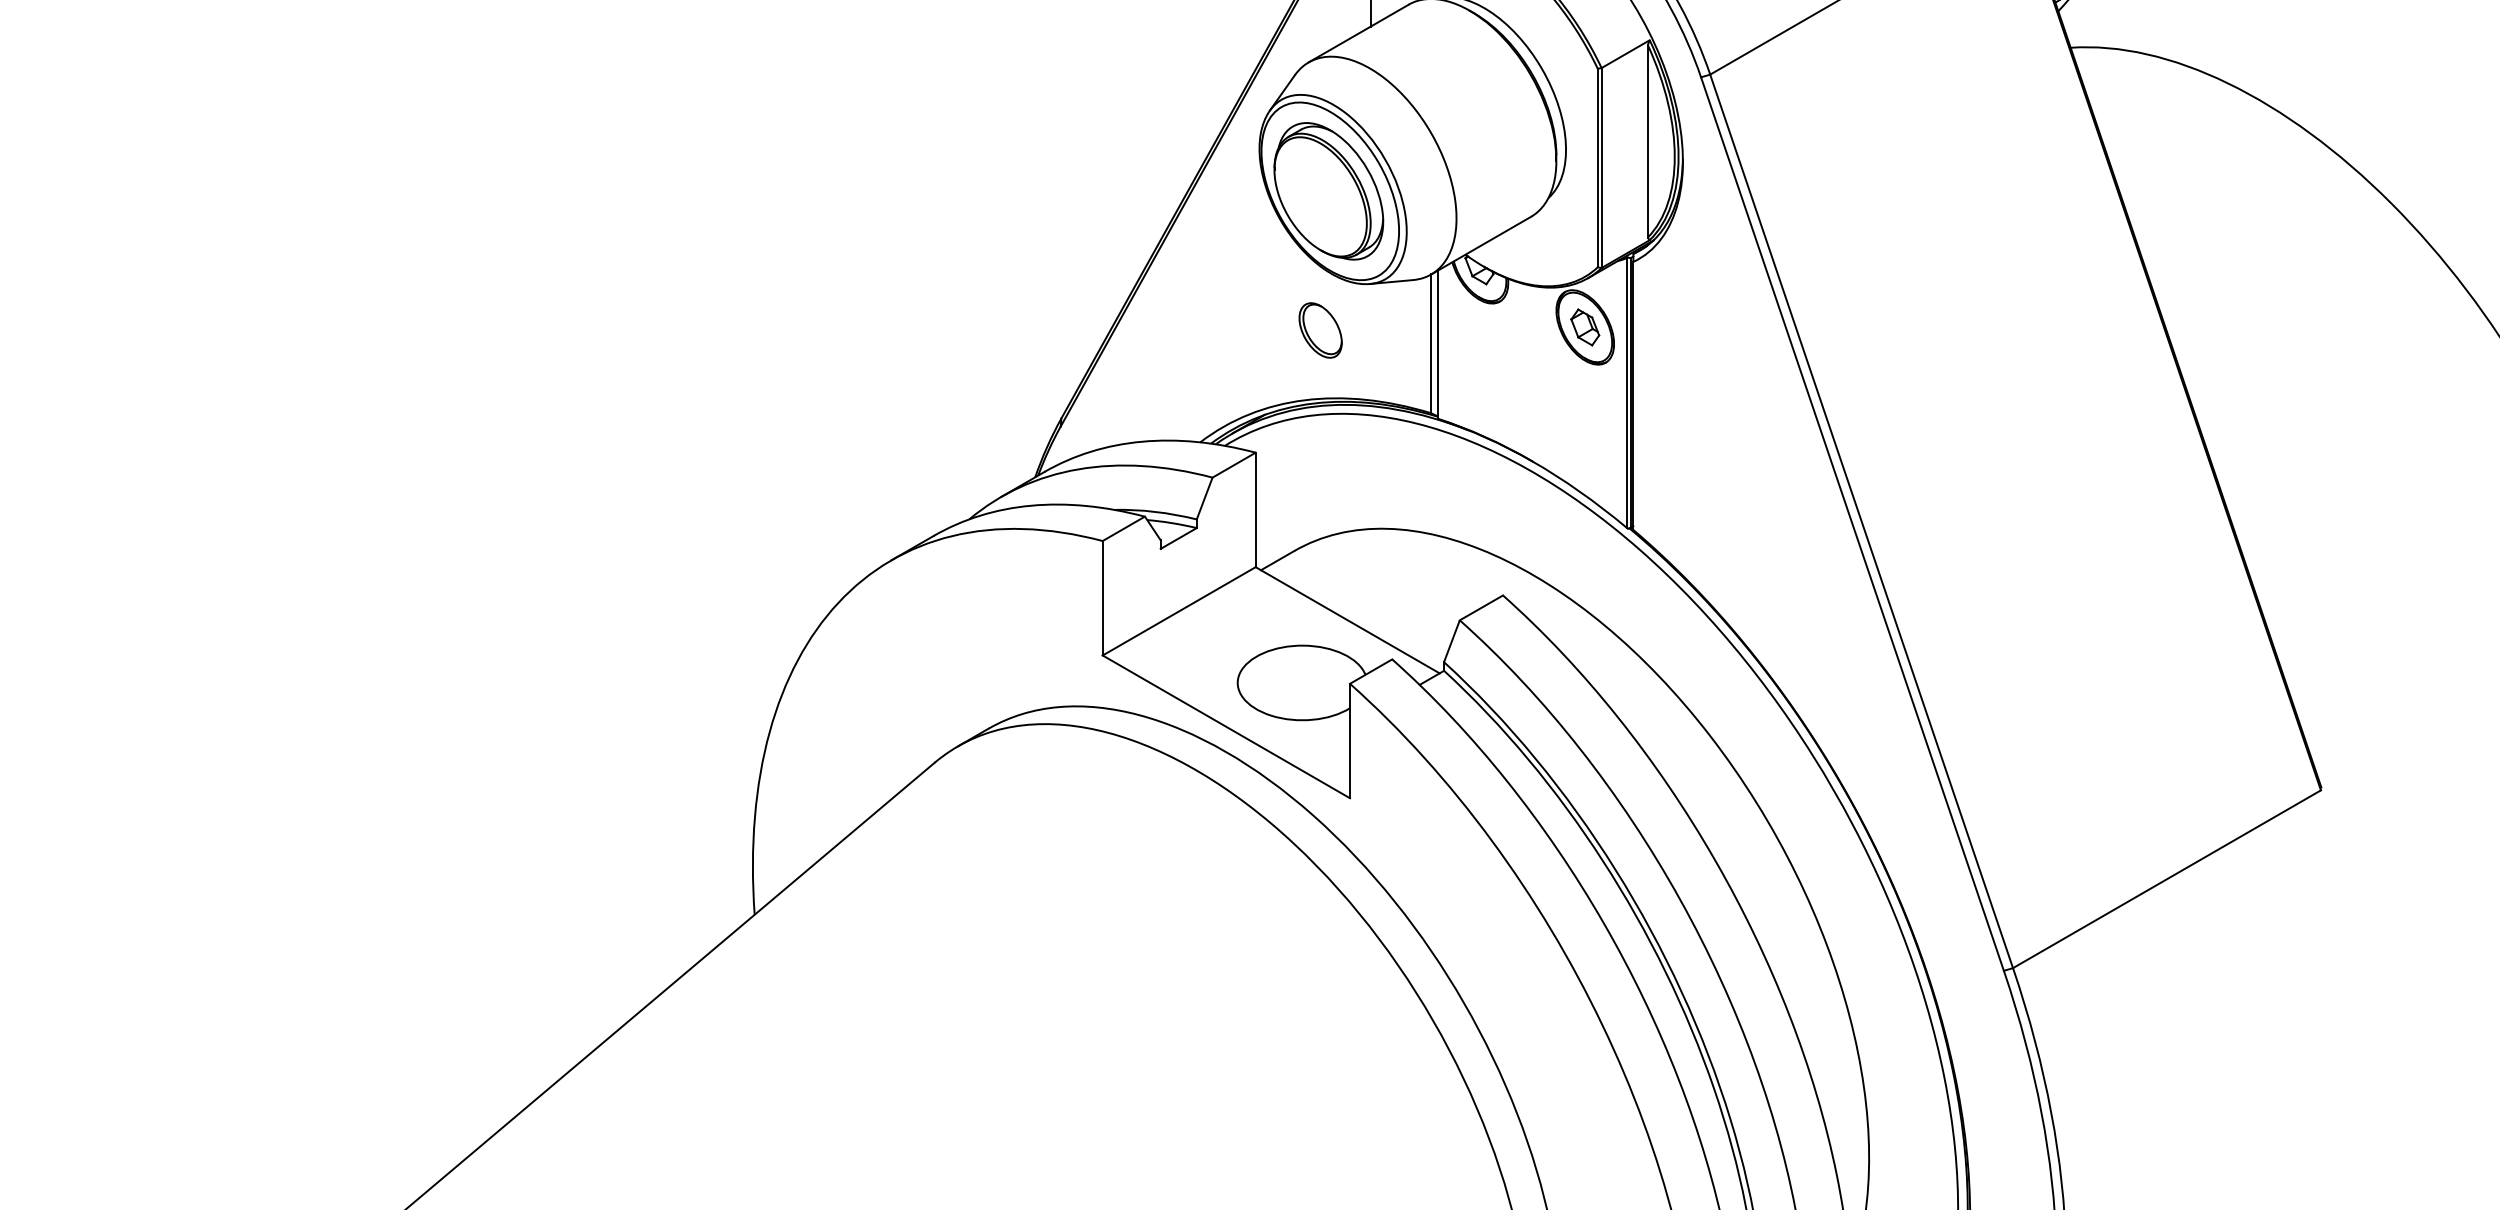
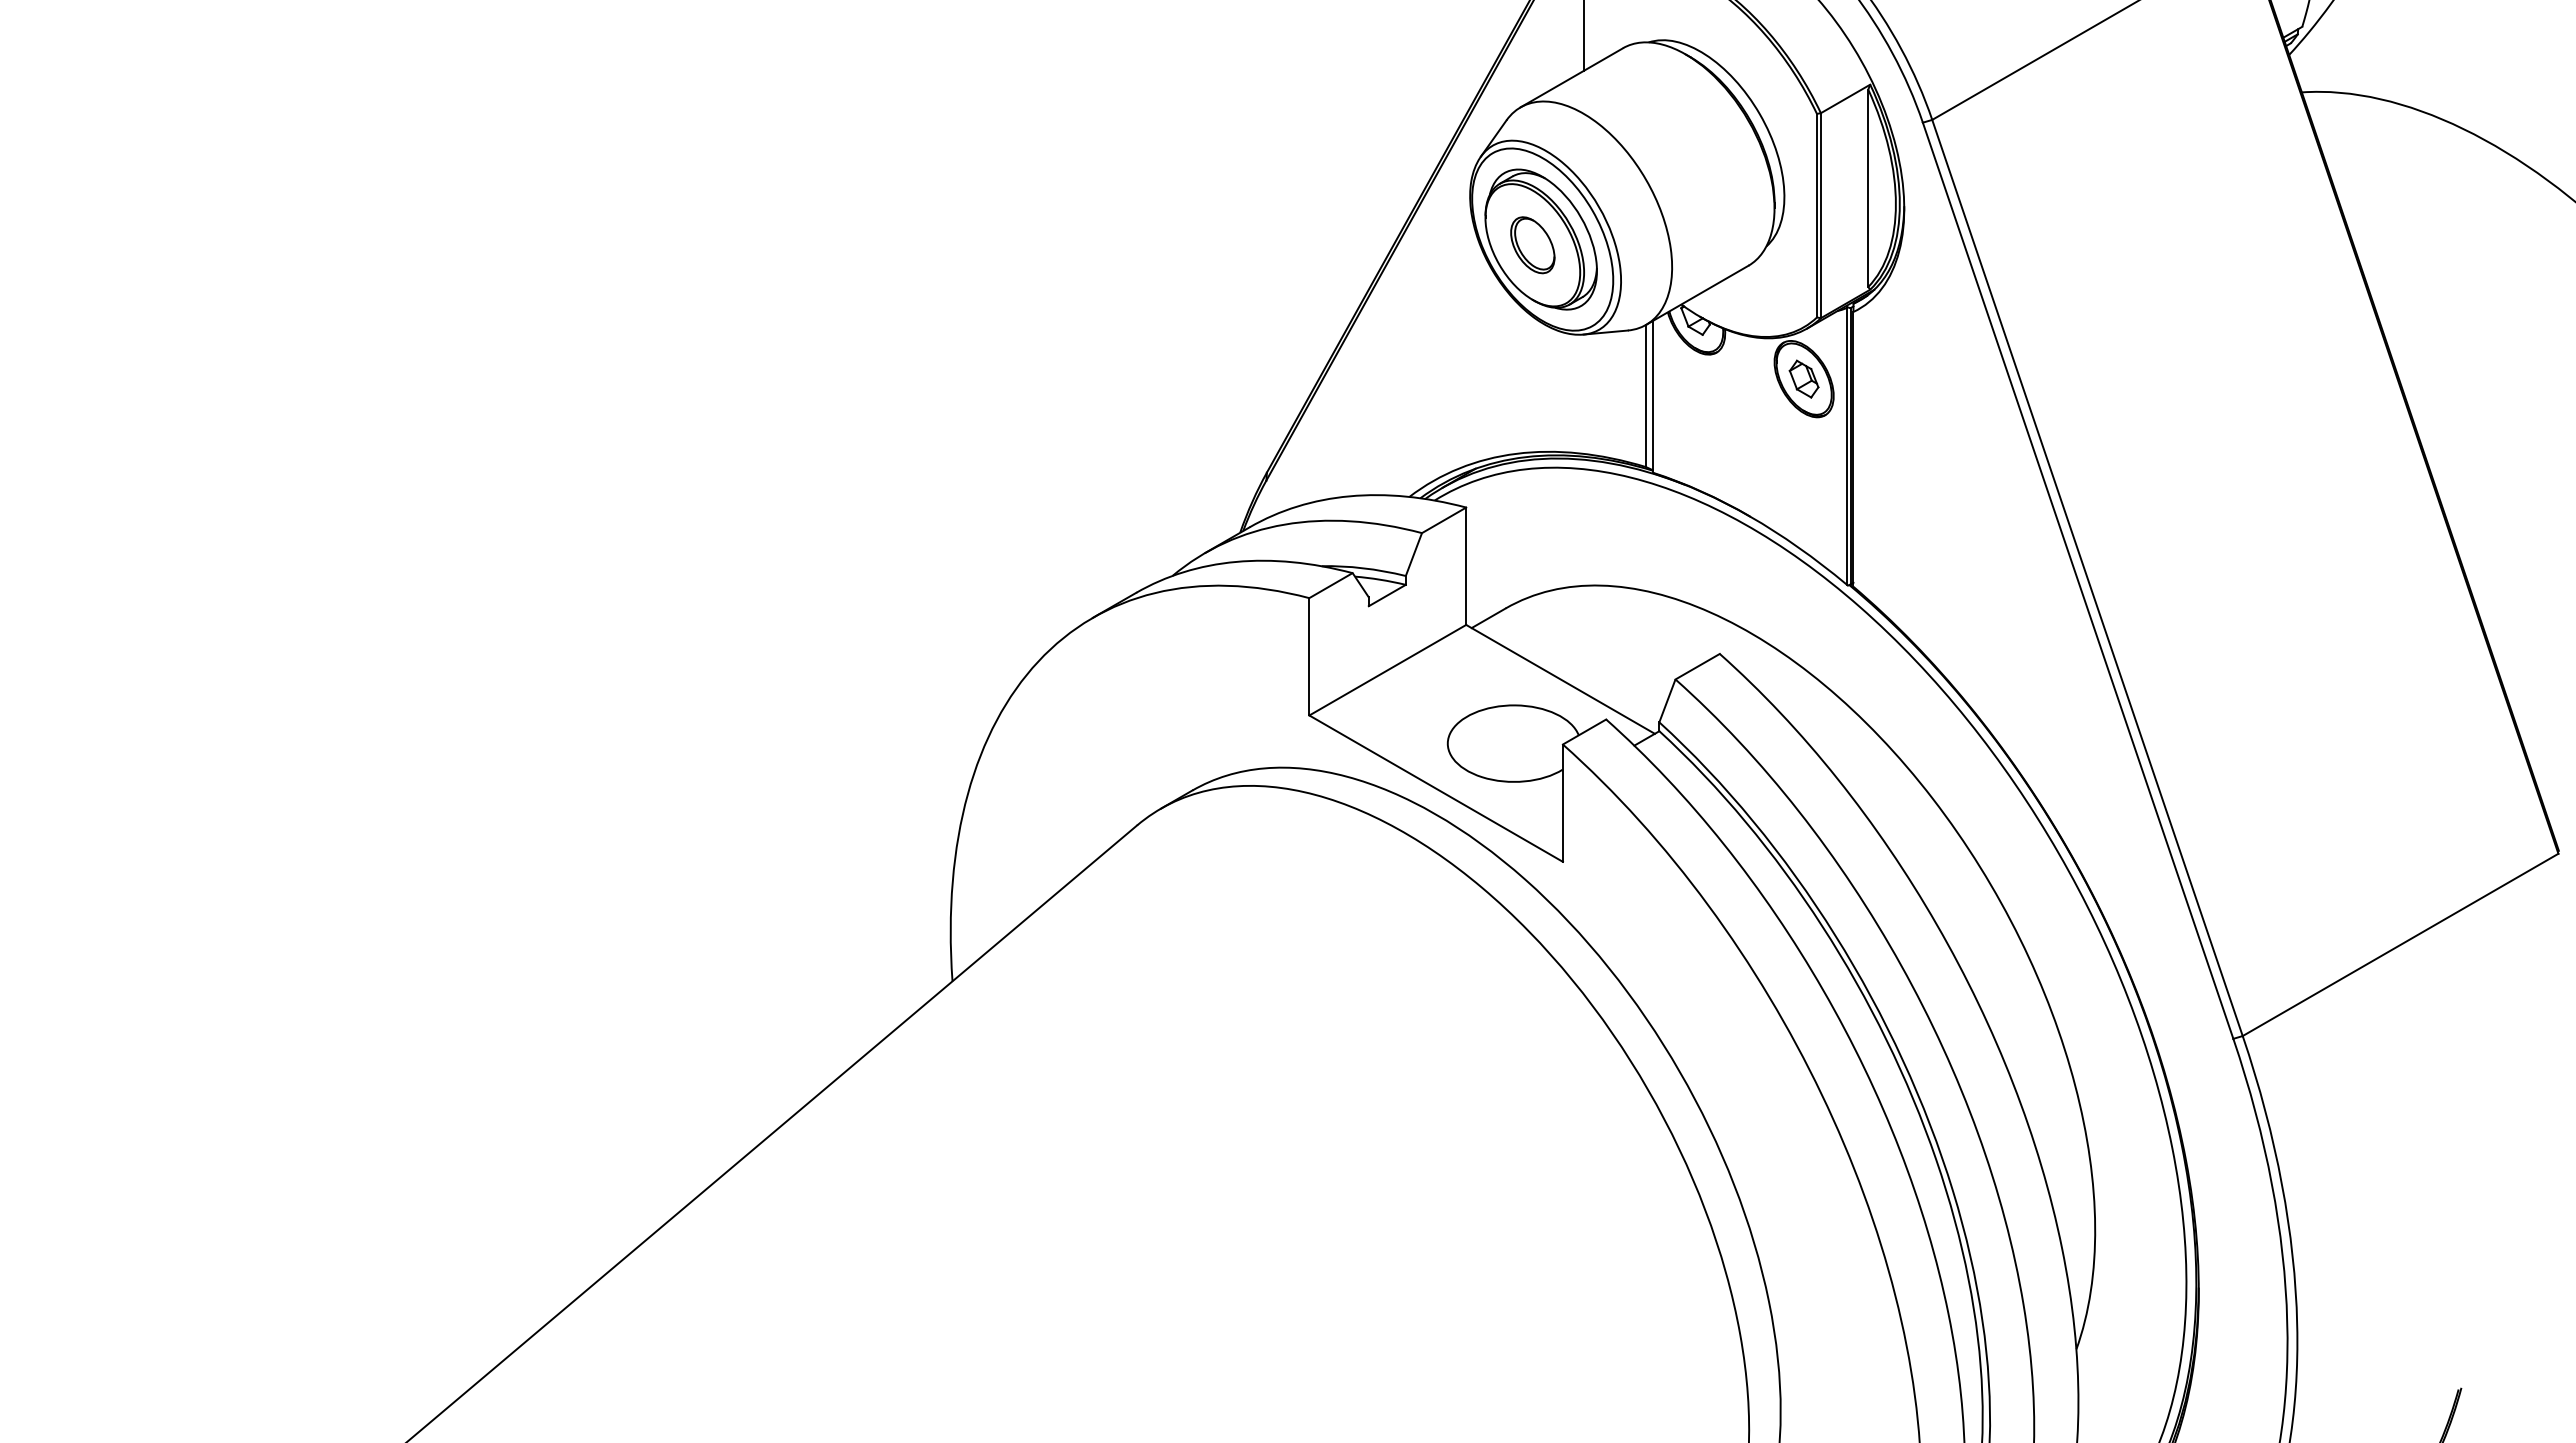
part: (1320, 330) -> (1532, 245), moved

